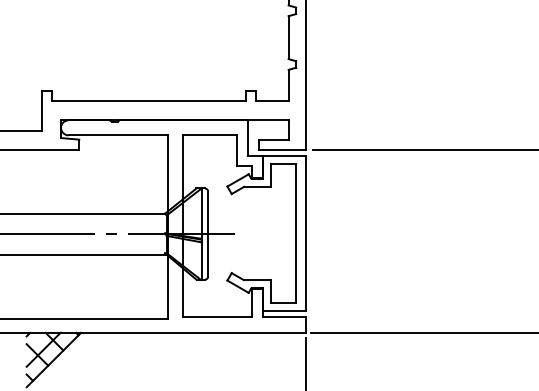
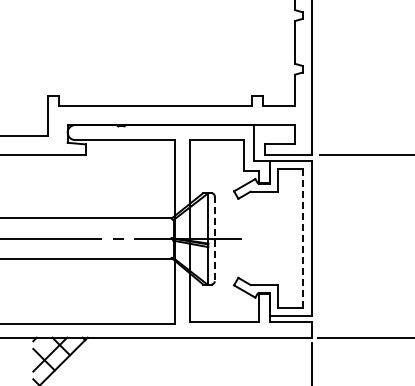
line: (296, 233) -> (303, 238), solid -> dashed
line: (208, 234) -> (215, 239), solid -> dashed

